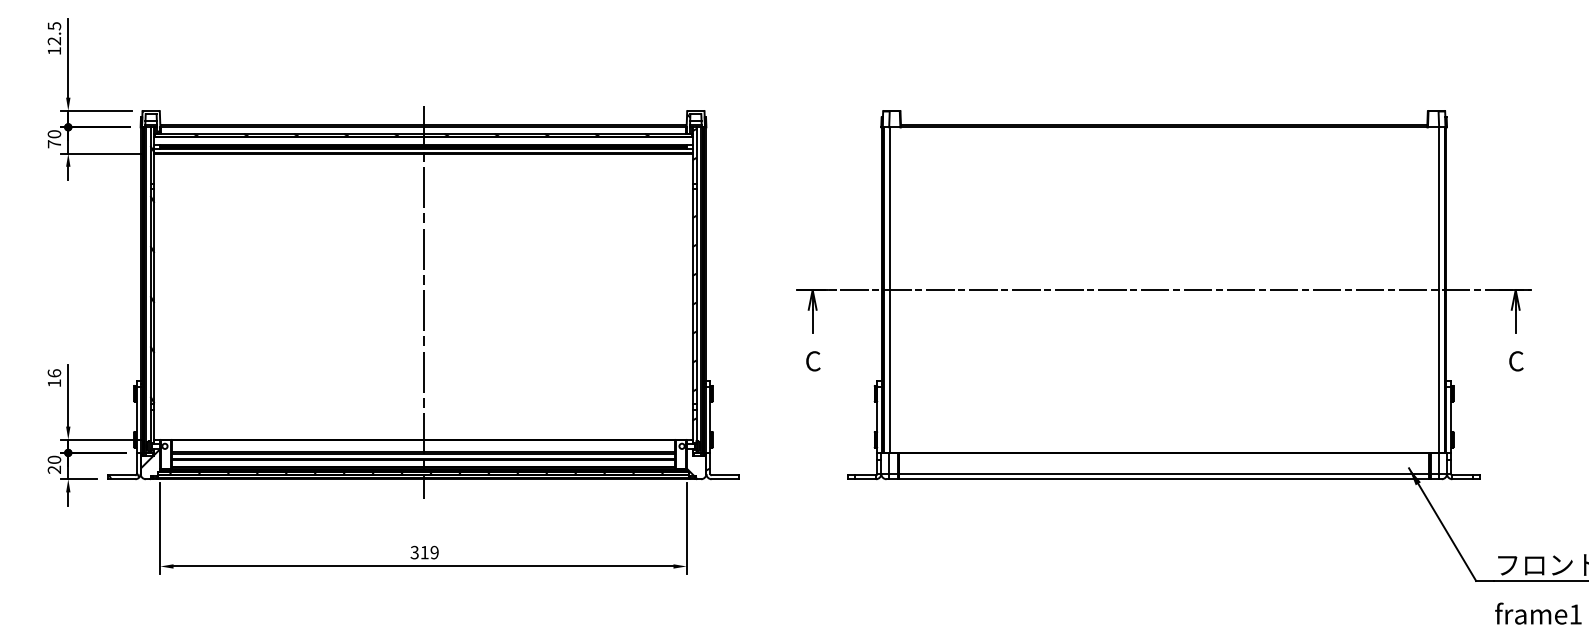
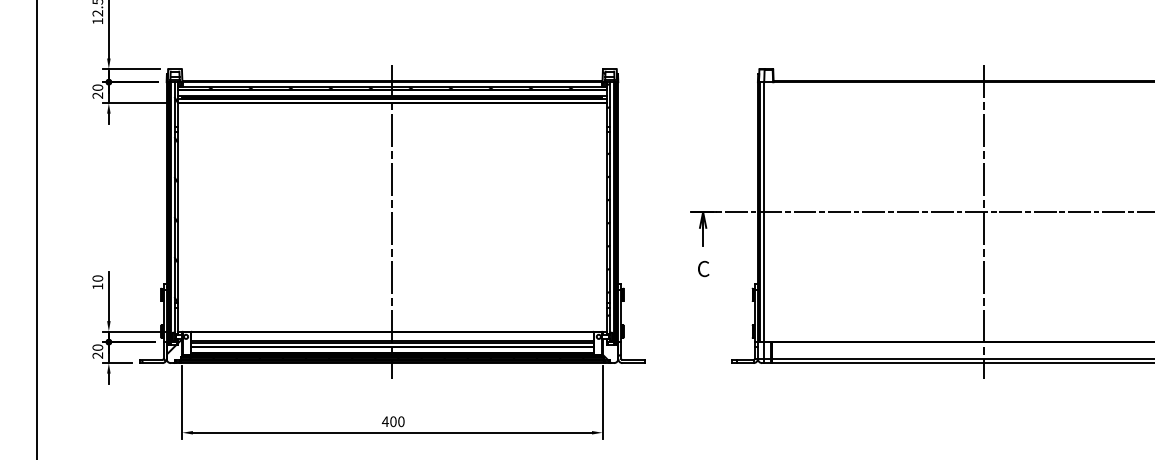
text: (53, 144) -> (97, 95), 70 -> 20
line: (1164, 301) -> (983, 221), added
text: (53, 373) -> (97, 278), 16 -> 10
text: (424, 552) -> (393, 421), 319 -> 400

